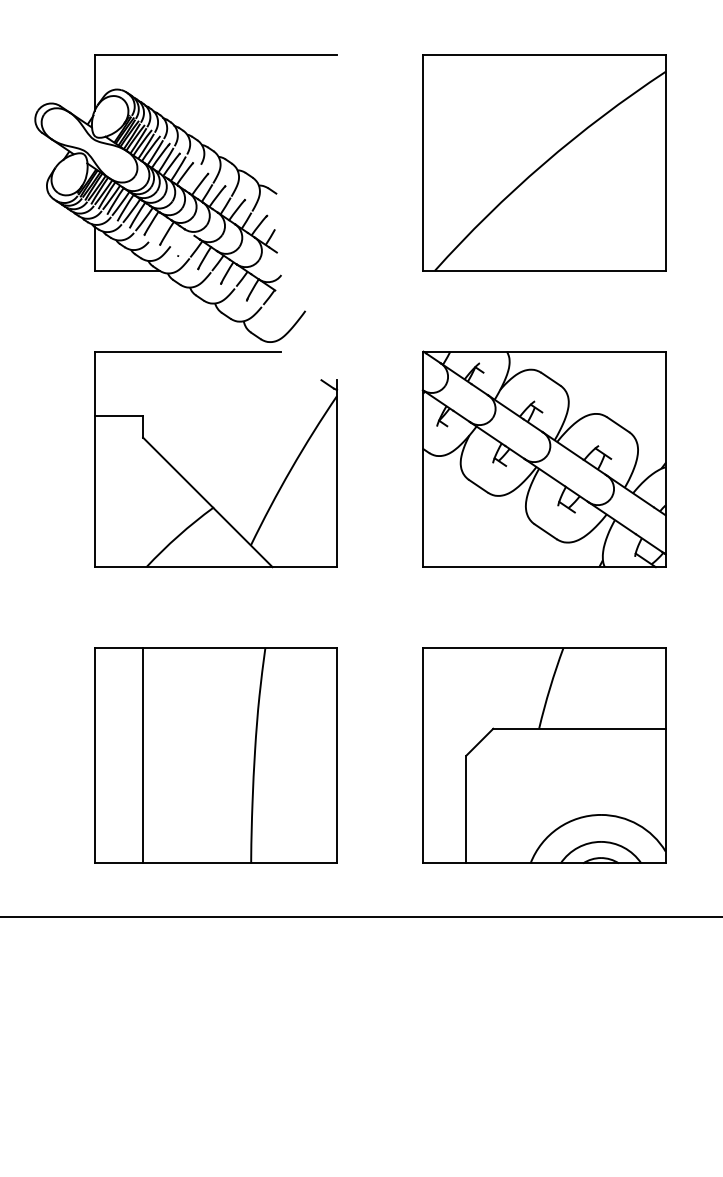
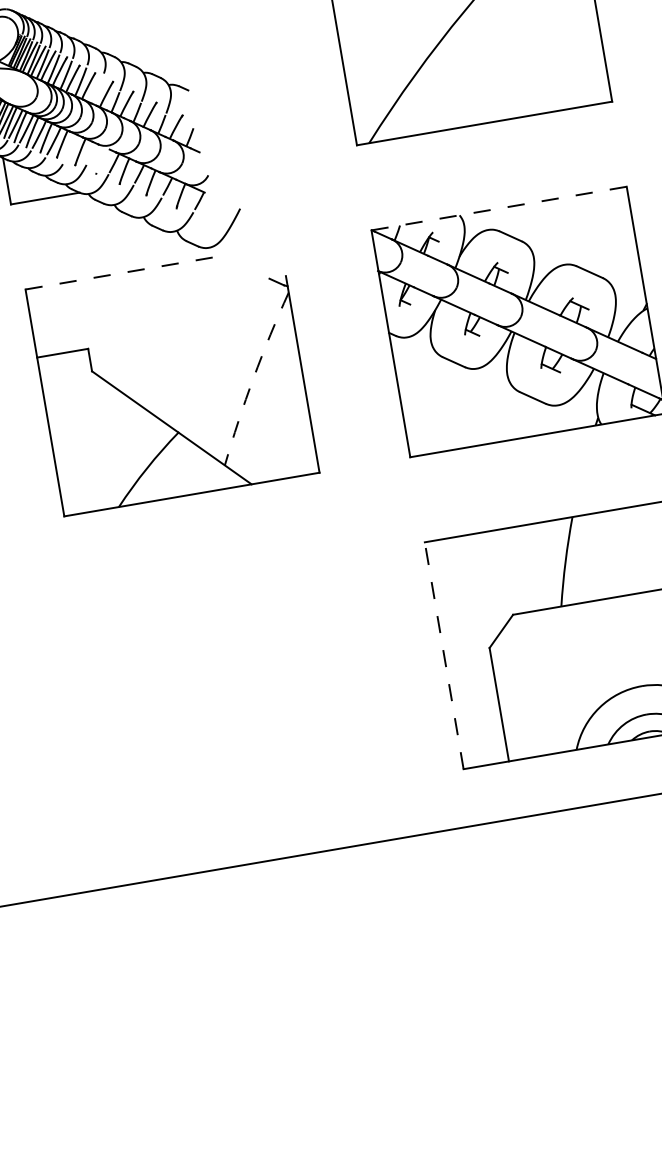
line: (188, 351) -> (124, 272), solid -> dashed
line: (544, 351) -> (499, 208), solid -> dashed
arc: (291, 469) -> (253, 378), solid -> dashed
part: (215, 755) -> (225, 692), removed
line: (423, 755) -> (444, 655), solid -> dashed

